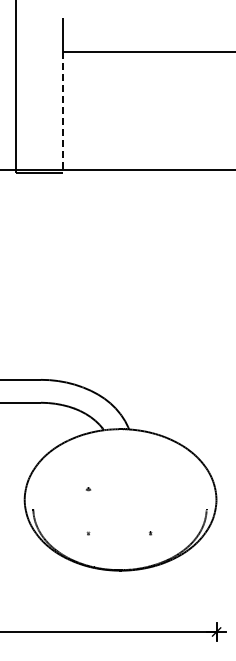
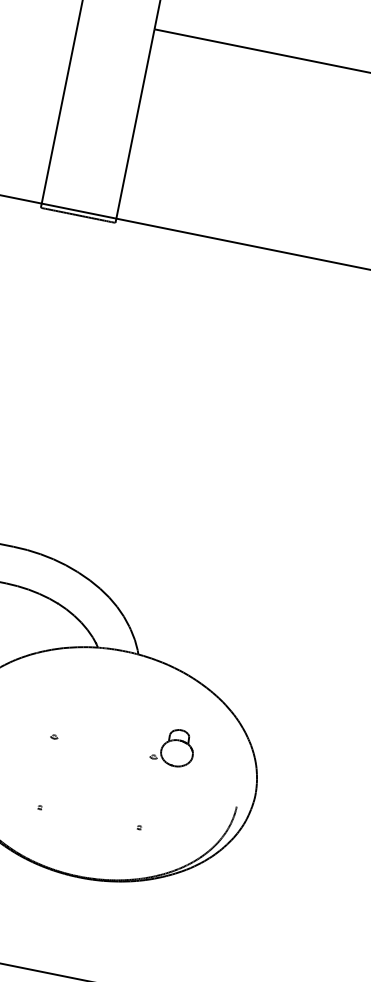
line: (62, 112) -> (134, 126), dashed -> solid
part: (161, 481) -> (173, 748), added

